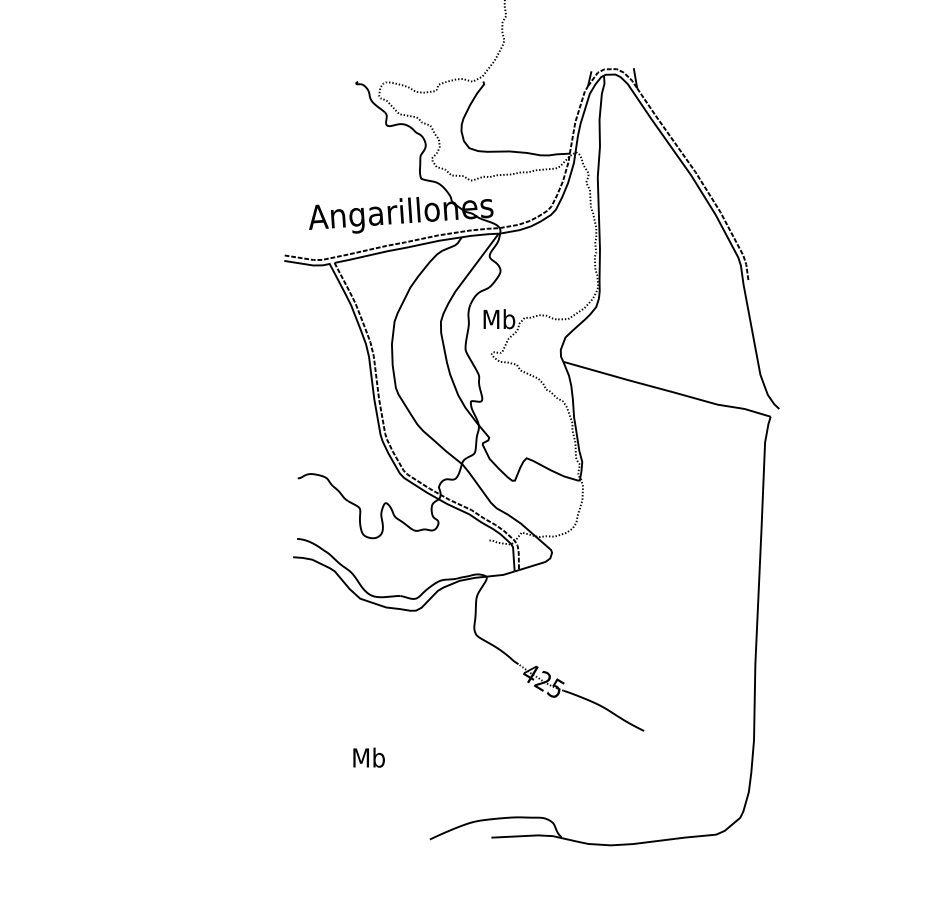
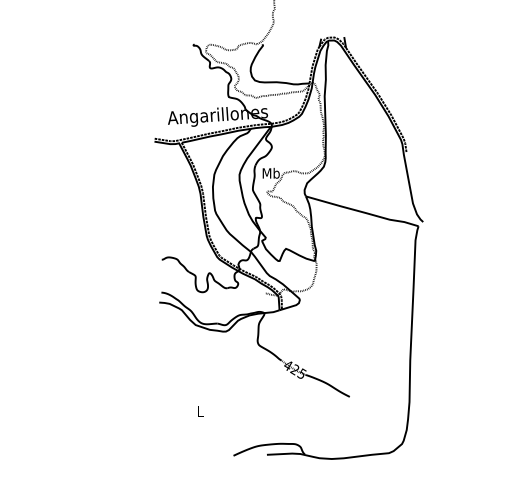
text: (369, 757) -> (200, 411), Mb -> L

